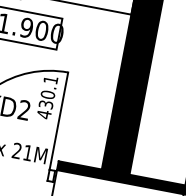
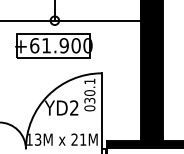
text: (43, 114) -> (89, 108), 430.1 -> 030.1

